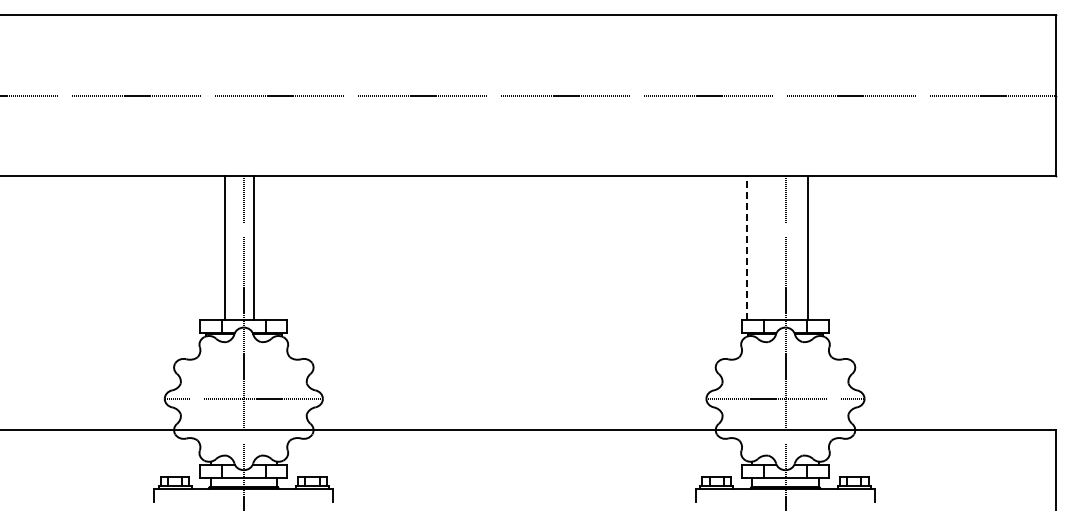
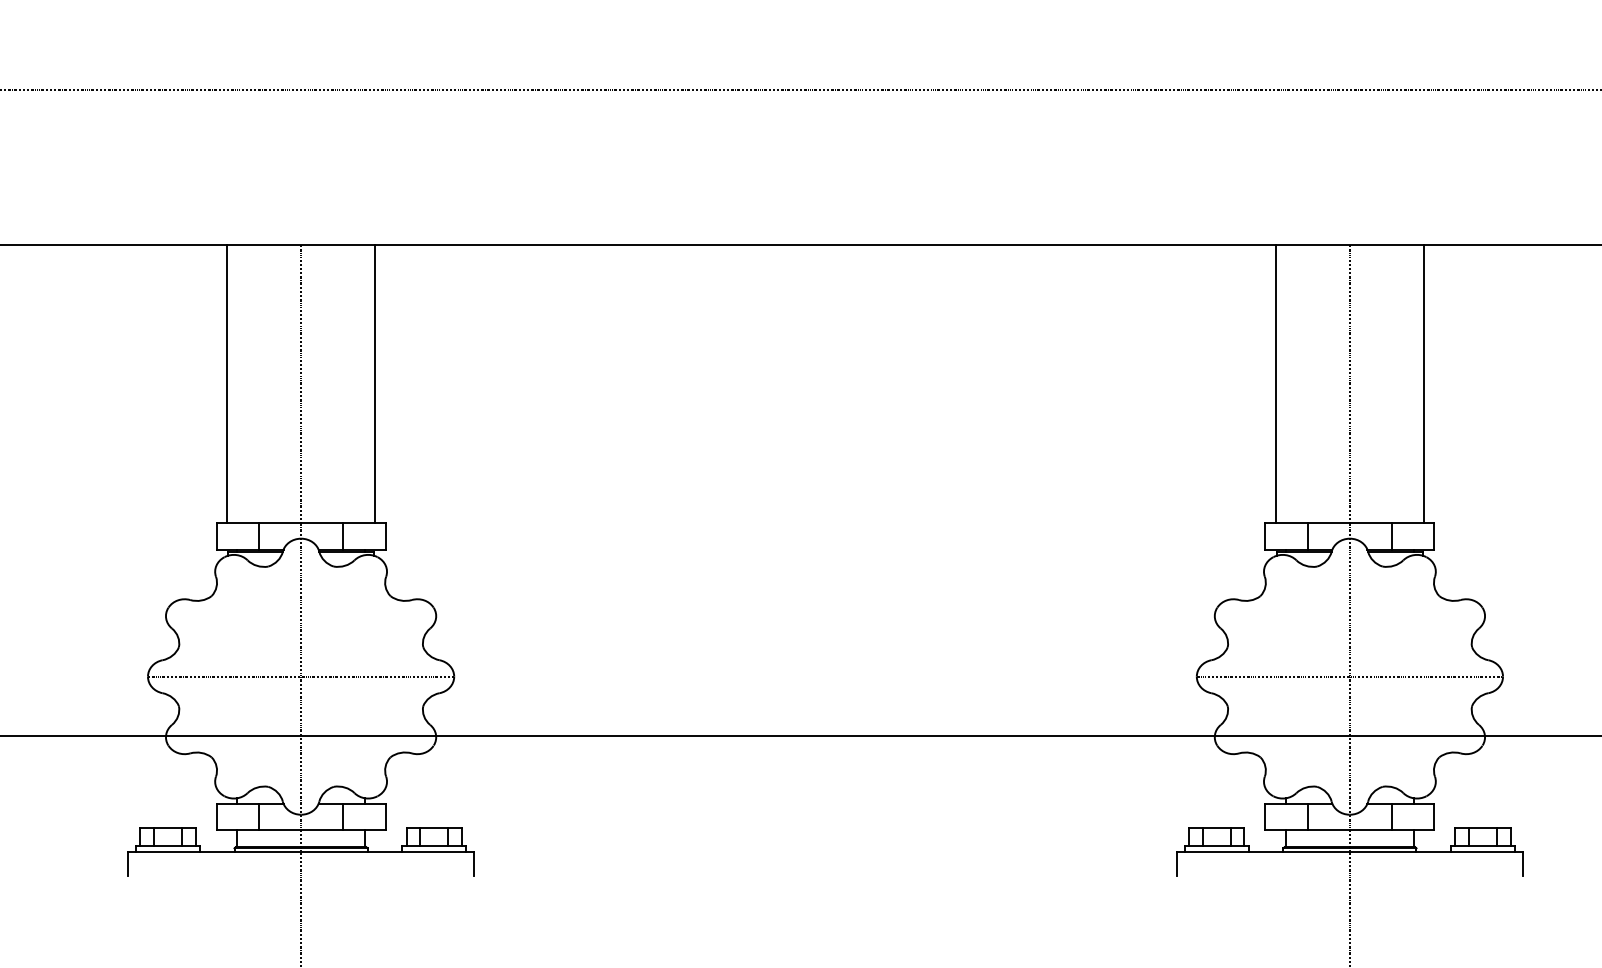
line: (224, 247) -> (226, 383), moved
line: (254, 247) -> (375, 383), moved
line: (747, 247) -> (1276, 383), dashed -> solid
line: (807, 247) -> (1423, 383), moved

